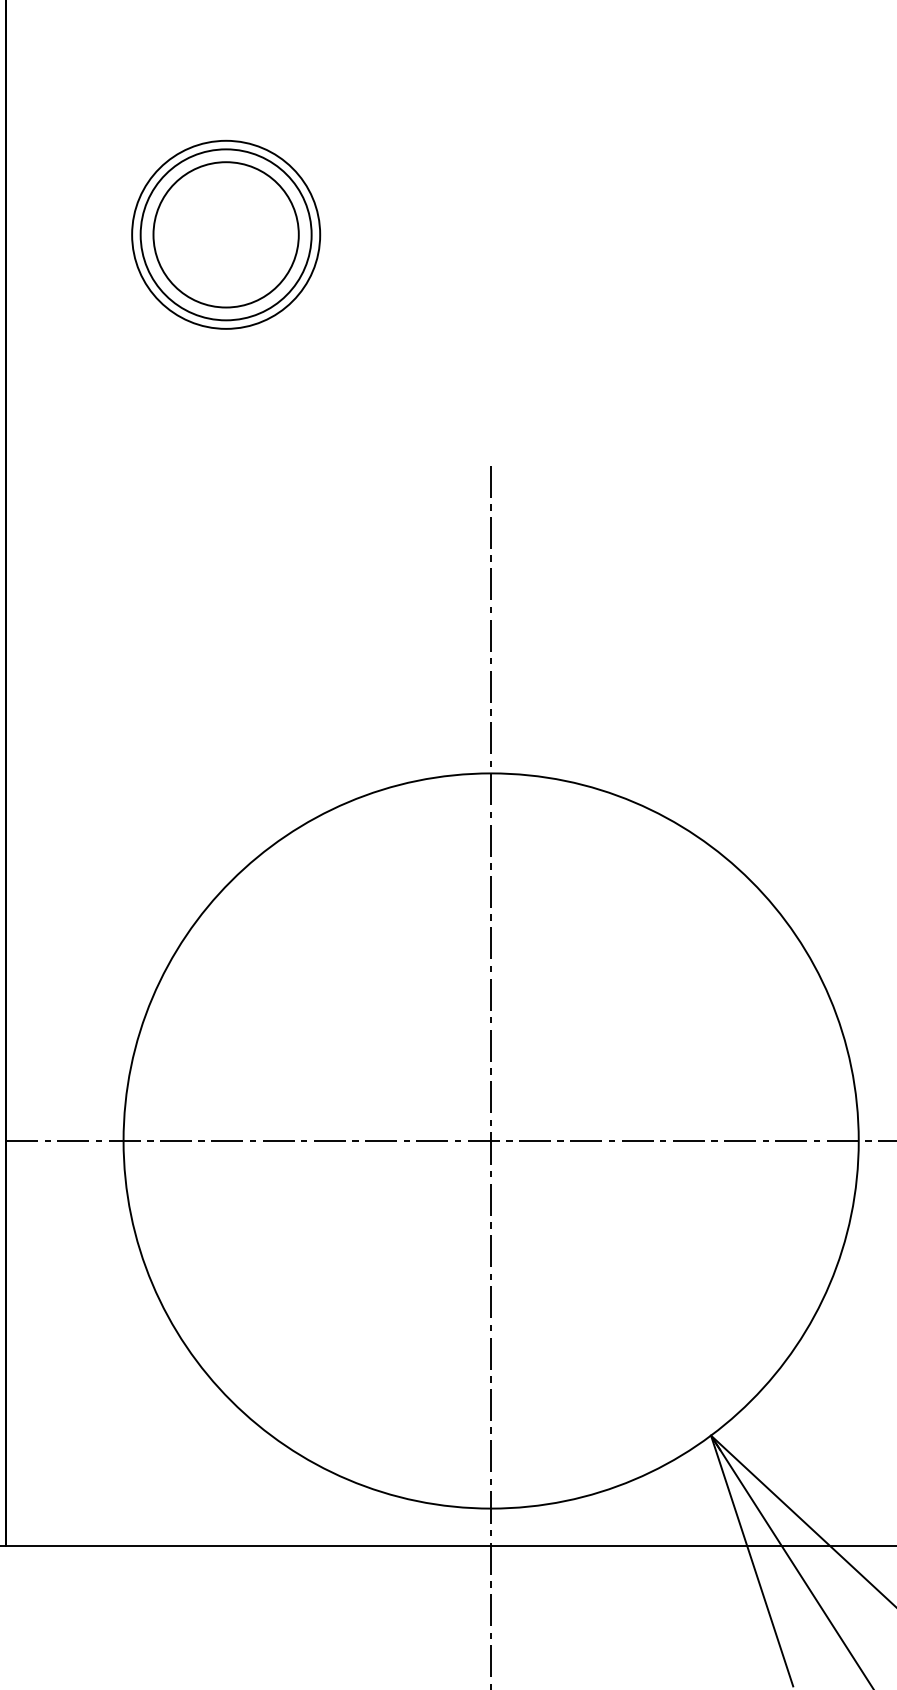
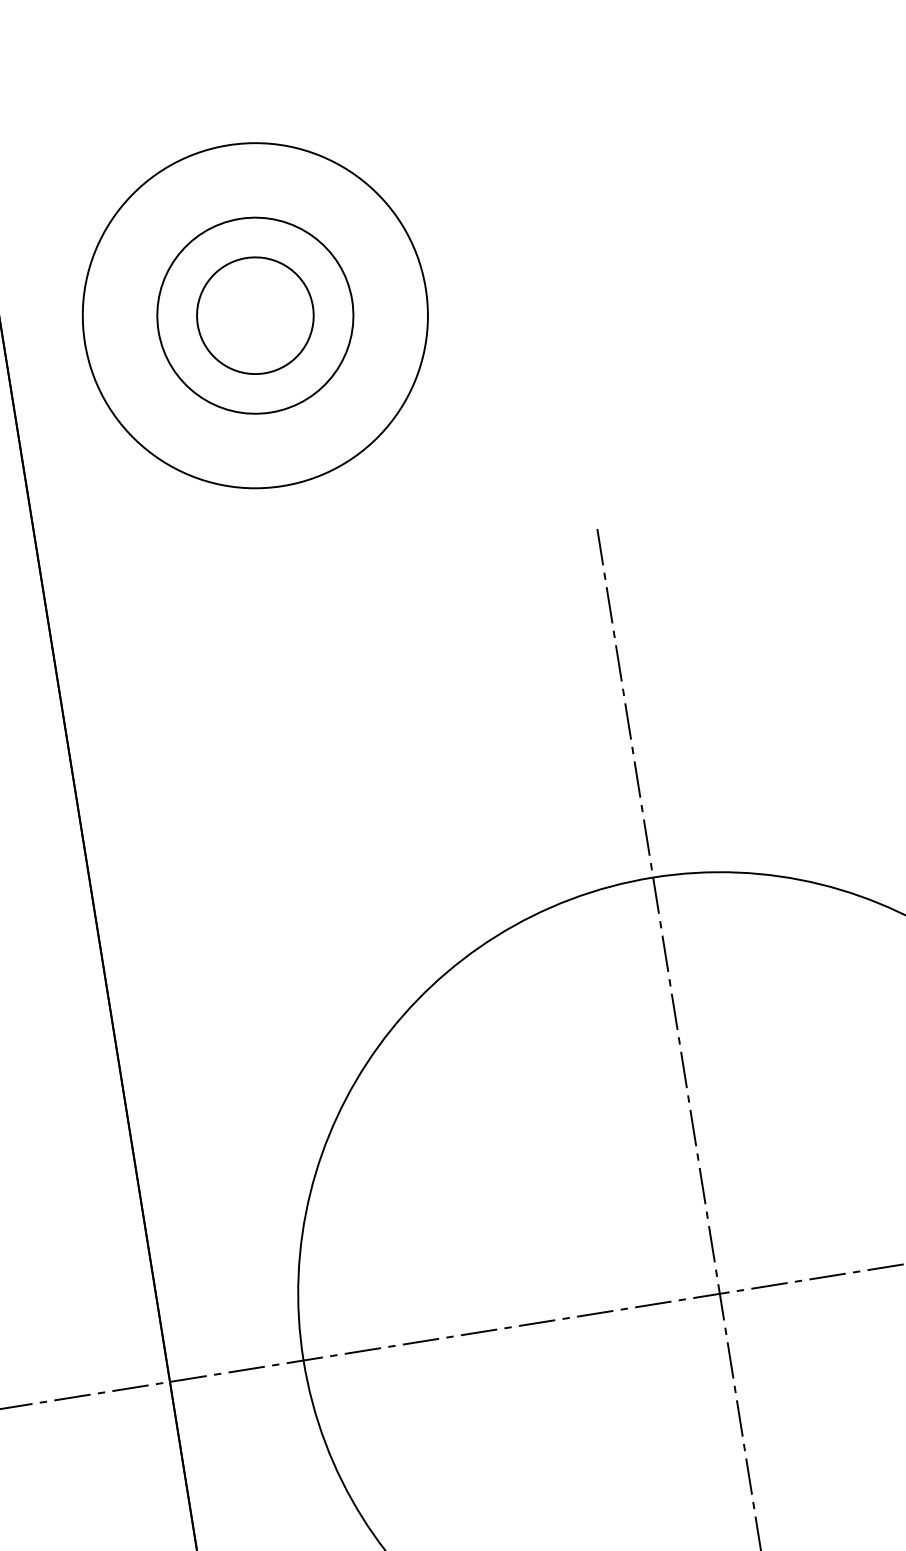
circle: (225, 234) -> (254, 315), size x0.7
circle: (226, 234) -> (255, 315), size x1.6

